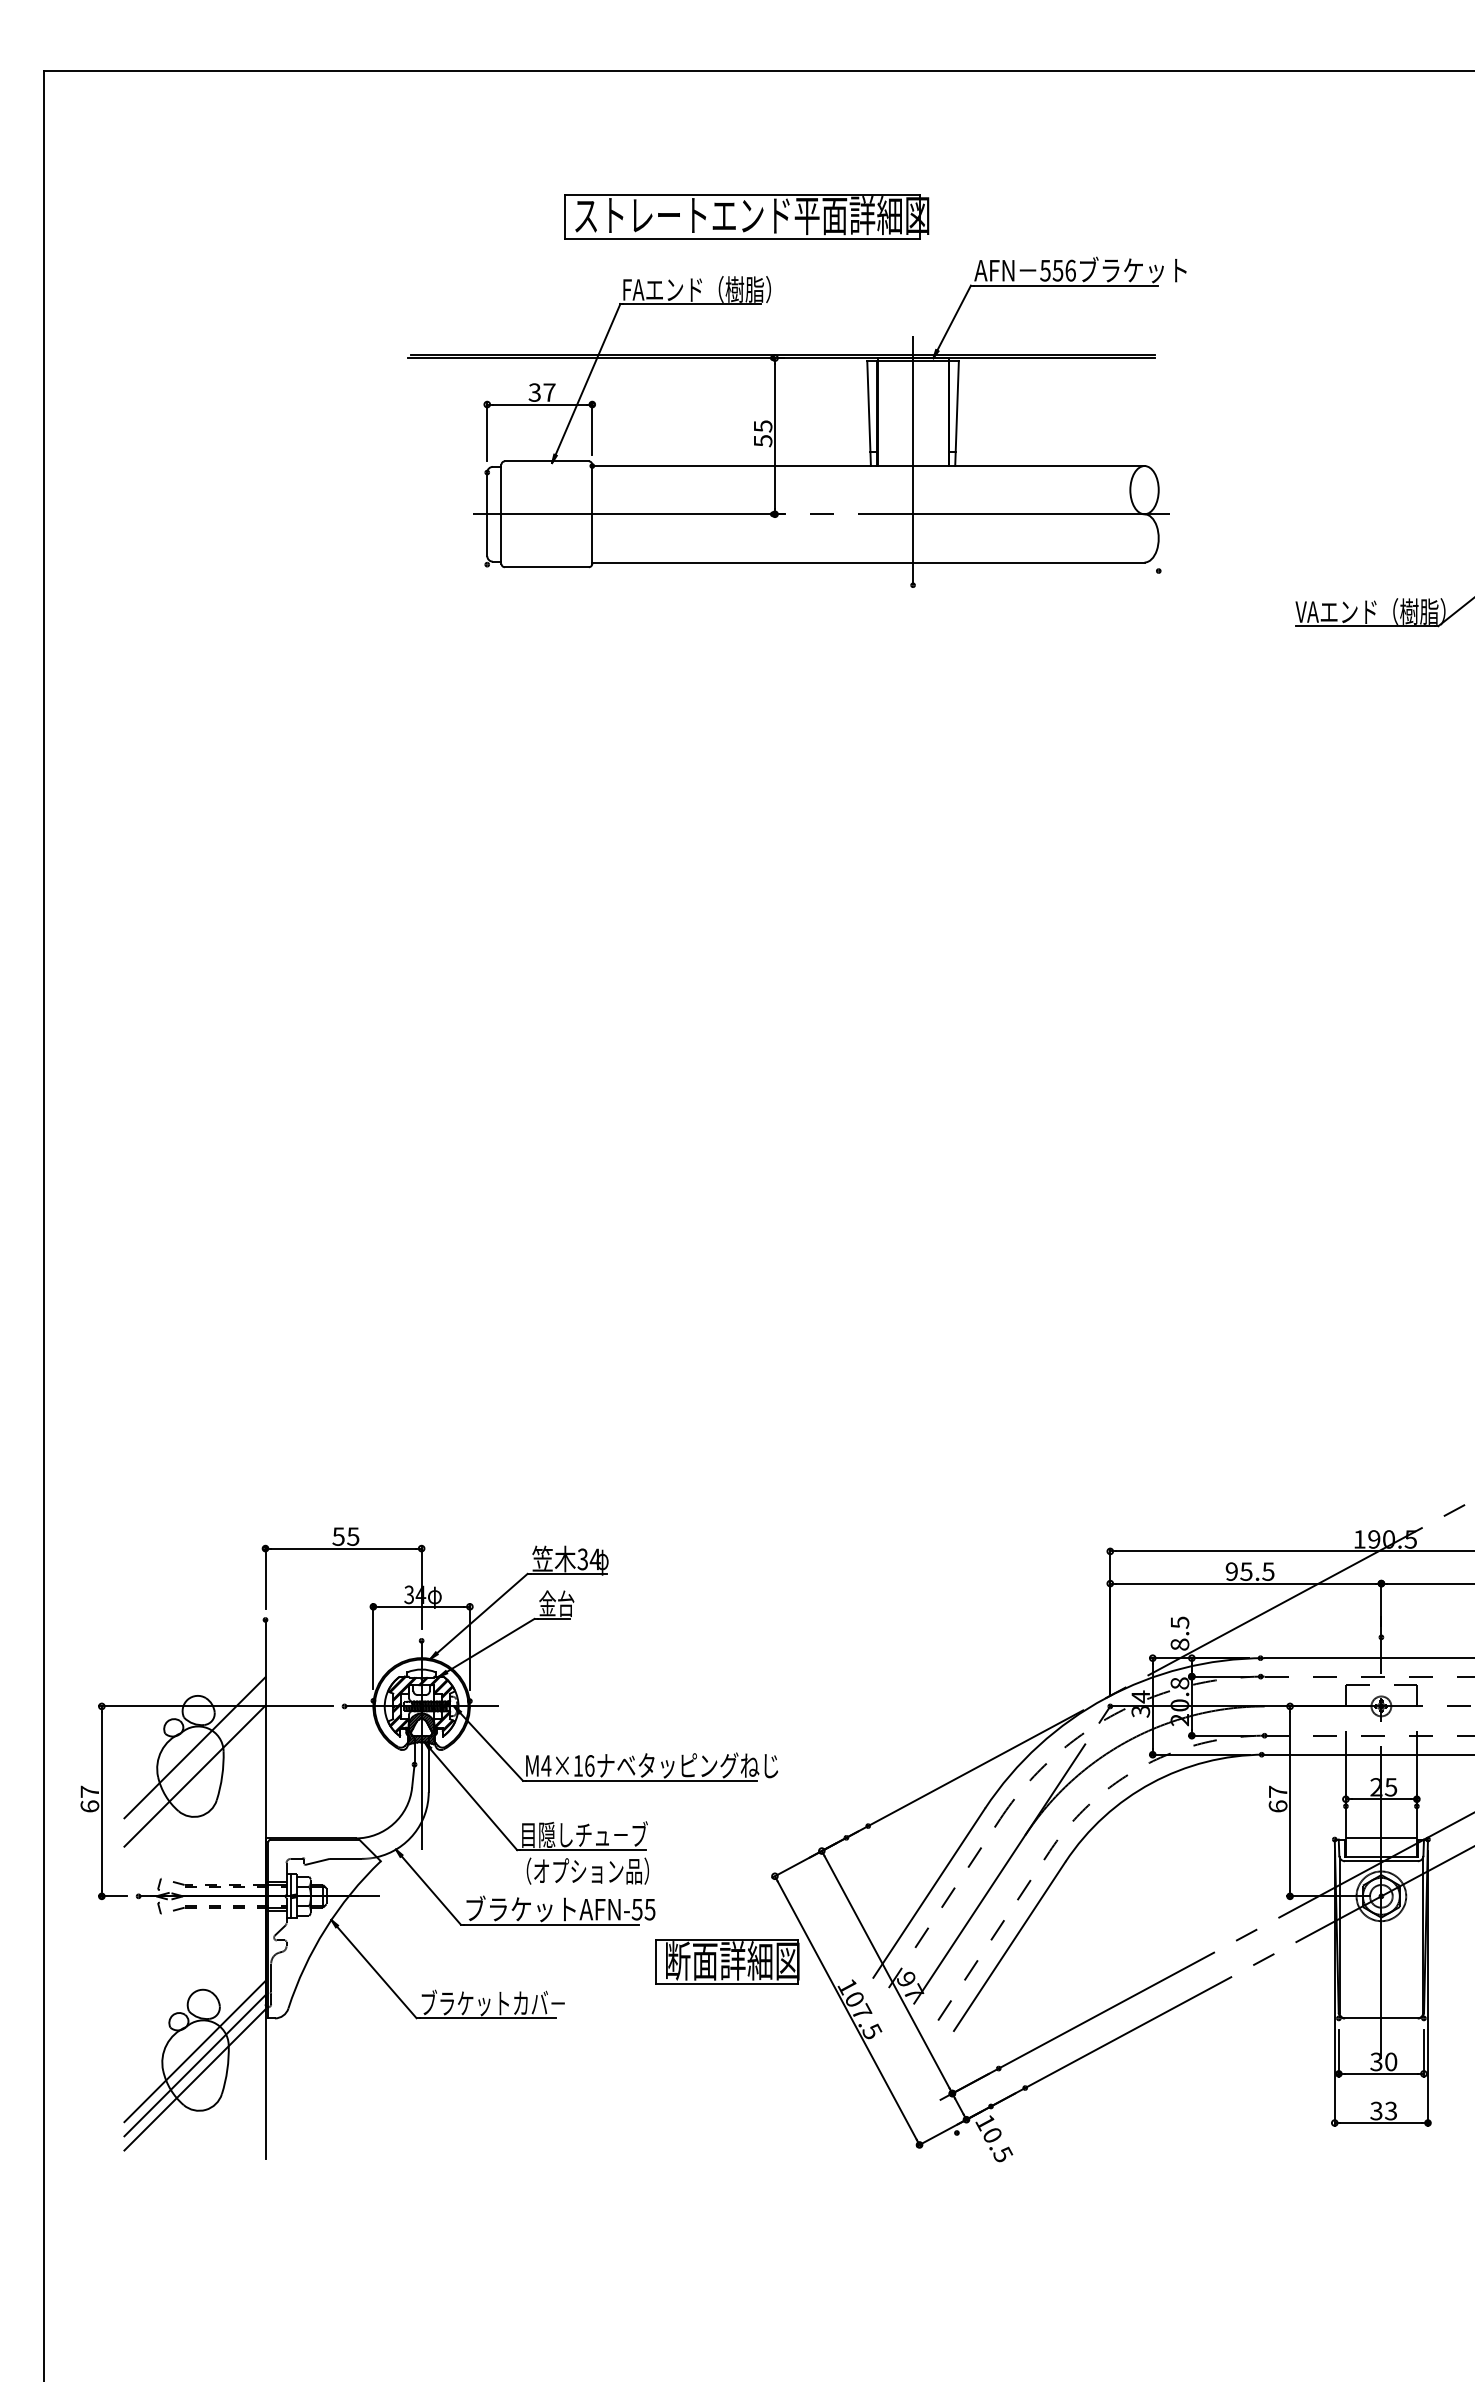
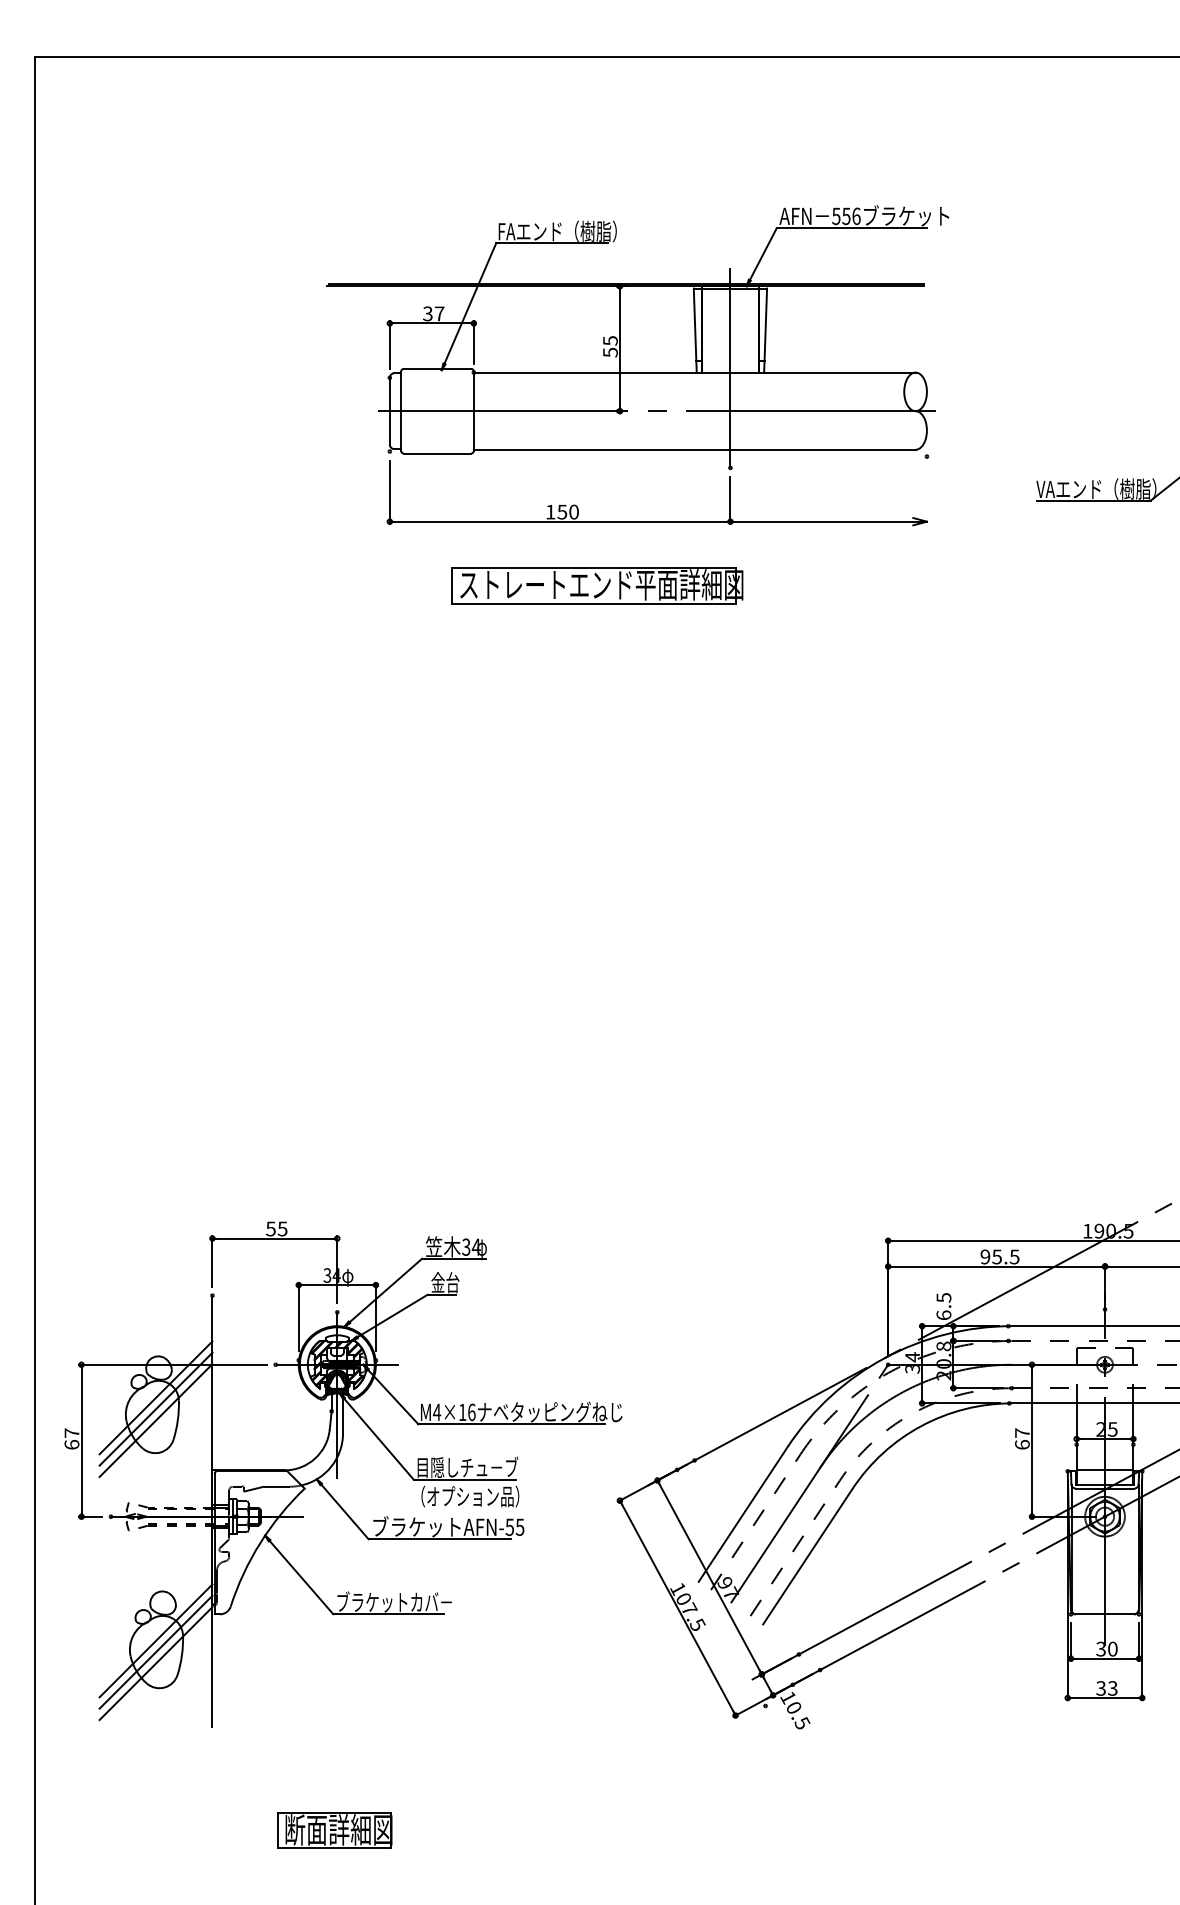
part: (746, 216) -> (597, 585), moved
part: (821, 651) -> (657, 520), added
text: (1179, 1644) -> (943, 1315), 8.5 -> 6.5
line: (194, 1761) -> (155, 1408), added
part: (727, 1961) -> (334, 1830), moved

